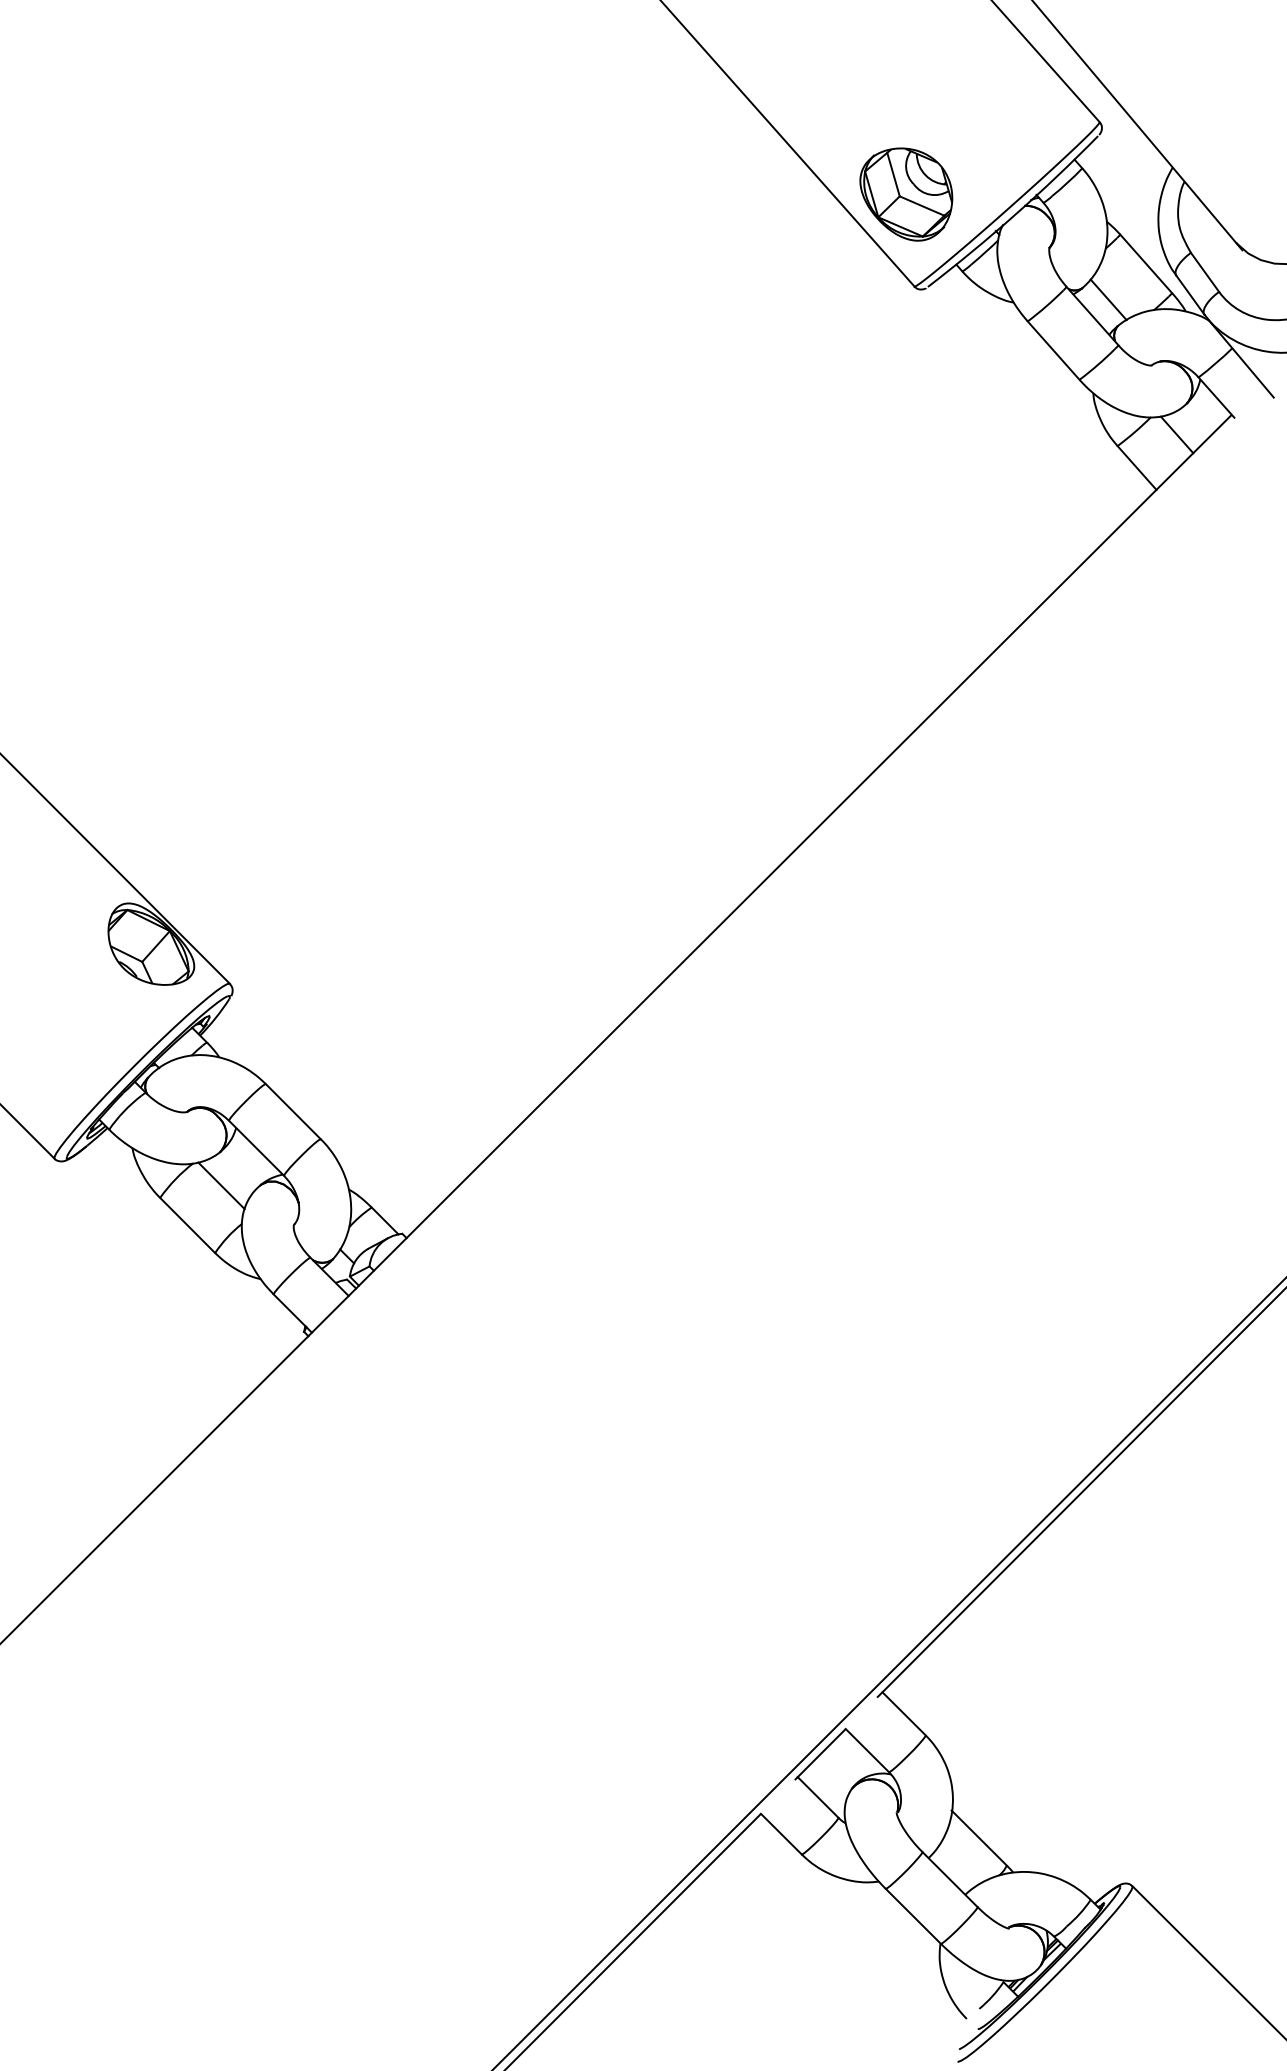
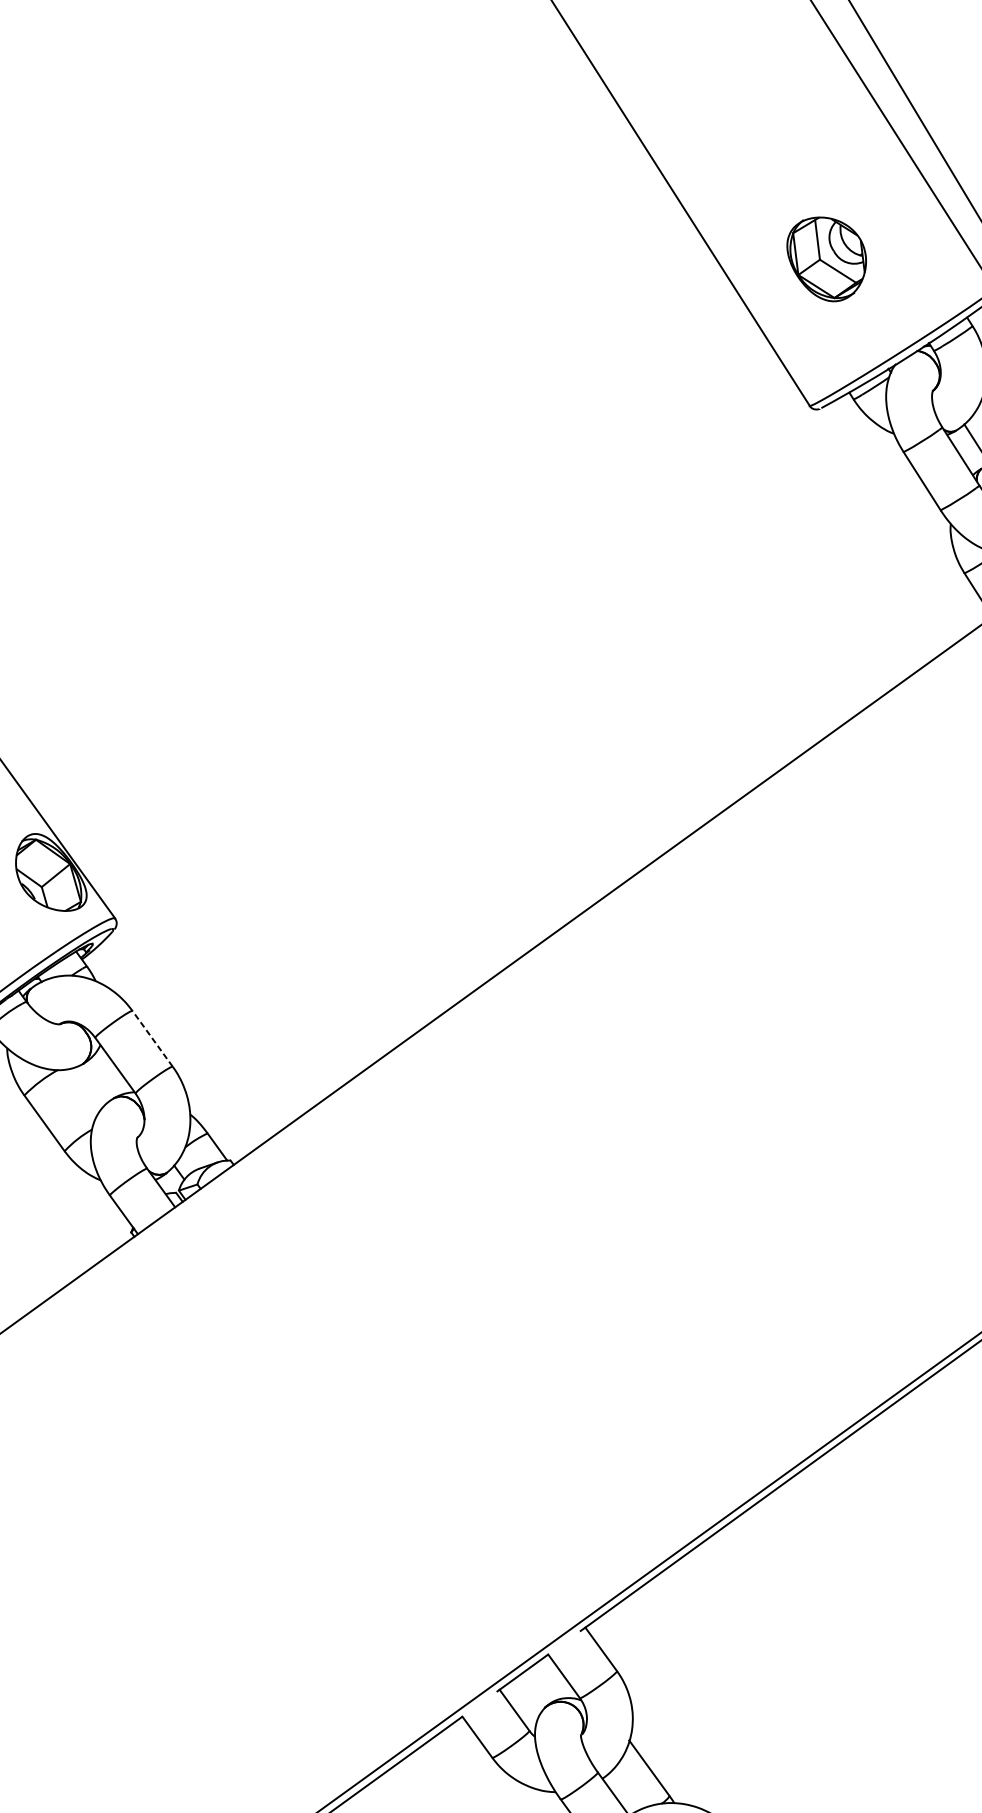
part: (906, 194) -> (826, 259), moved
line: (293, 1111) -> (152, 1038), solid -> dashed
line: (221, 1185) -> (79, 1093), removed

